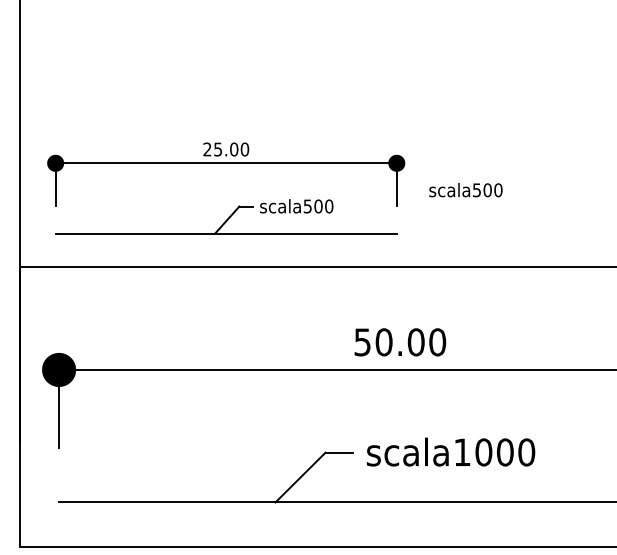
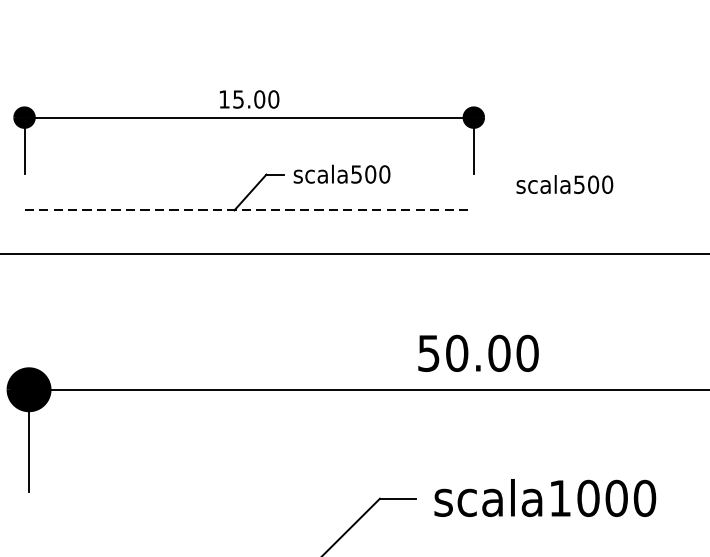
text: (207, 149) -> (224, 99), 25.00 -> 15.00
text: (465, 190) -> (564, 185), moved
line: (226, 233) -> (249, 210), solid -> dashed

